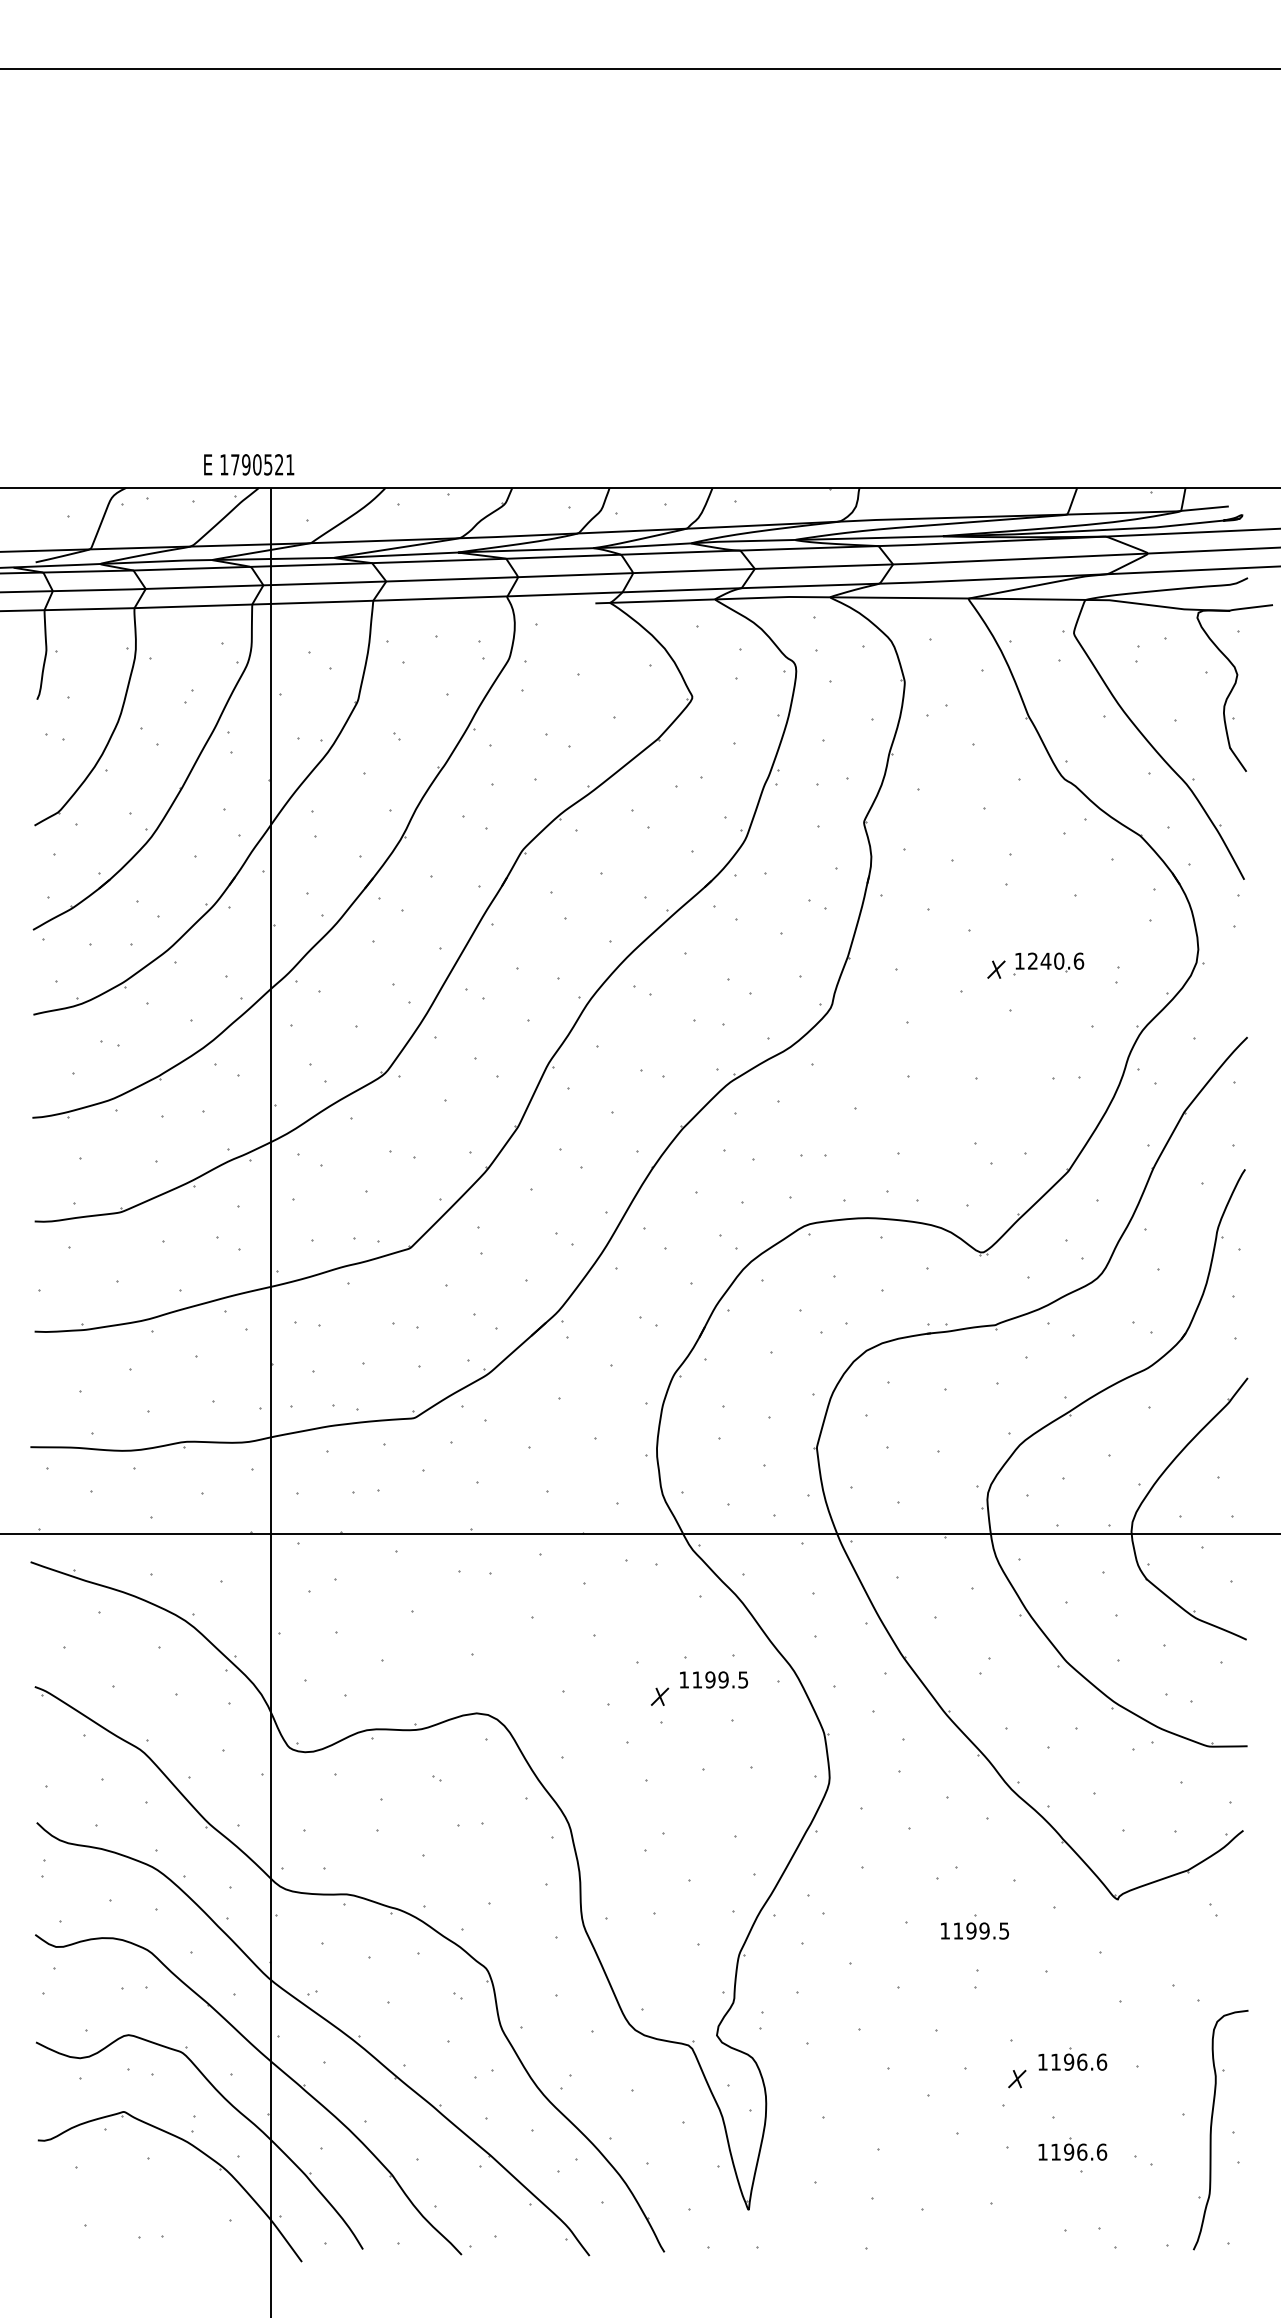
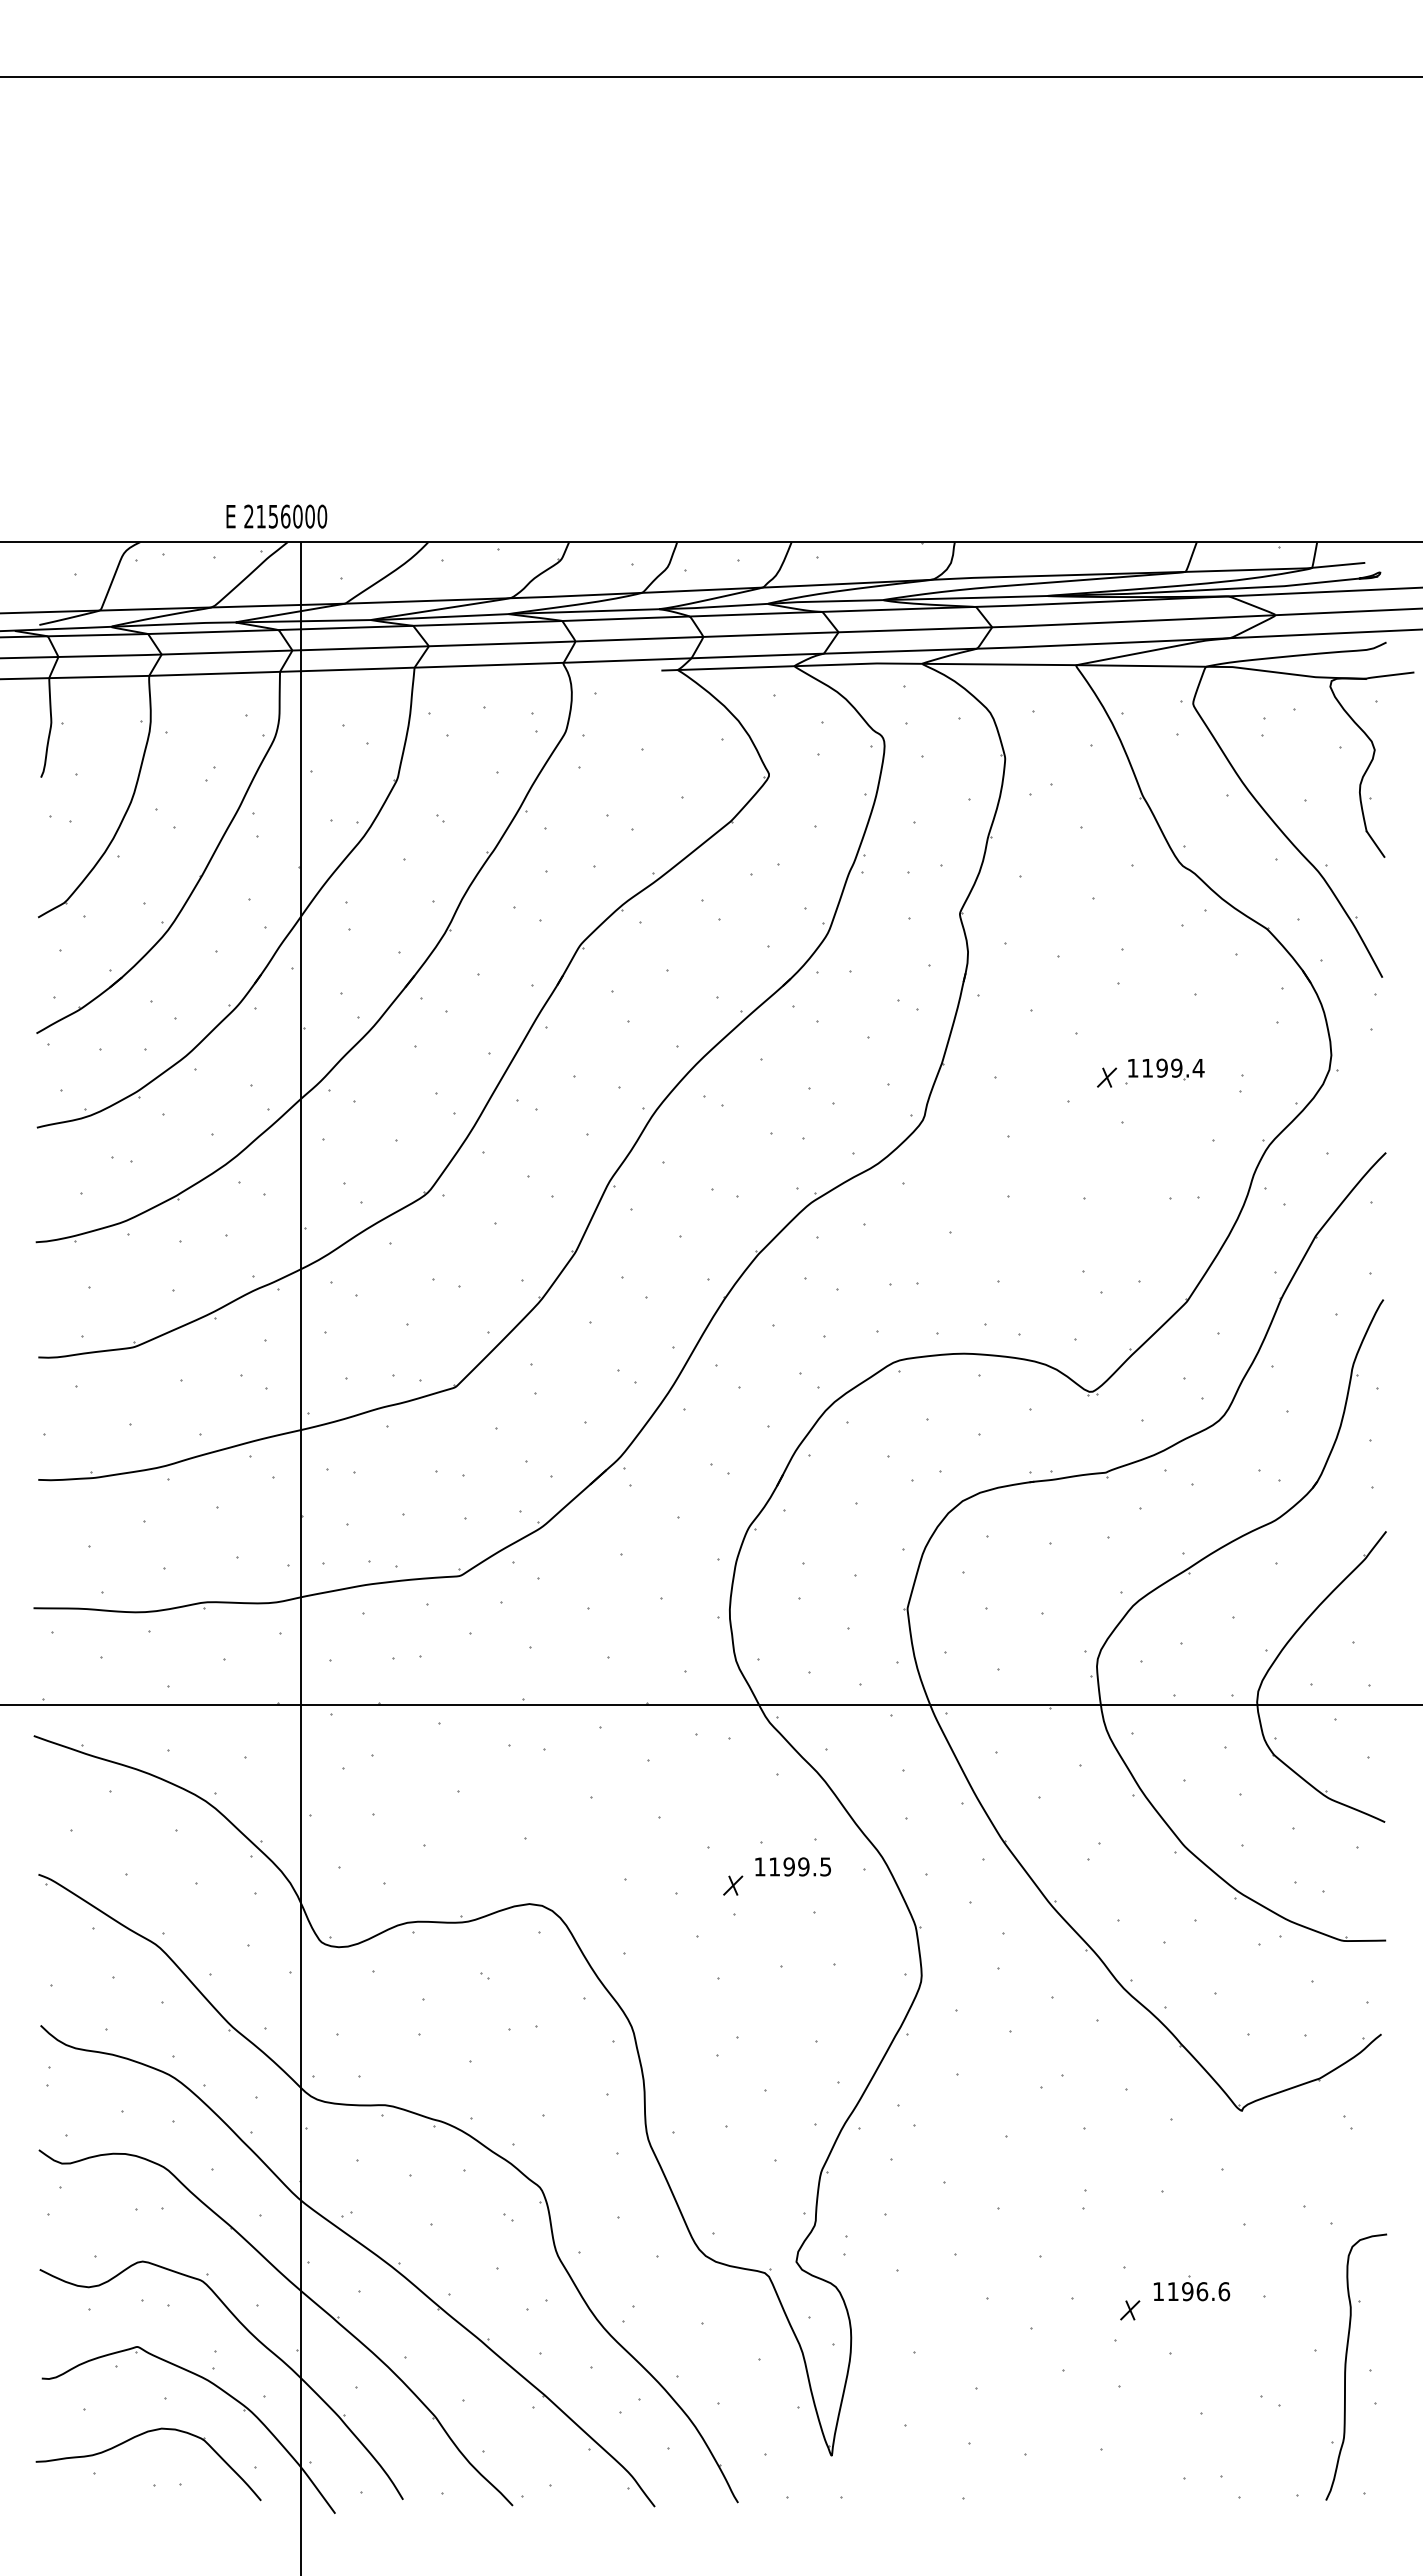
text: (257, 464) -> (285, 516), 1790521 -> 2156000
text: (1056, 960) -> (1173, 1067), 1240.6 -> 1199.4
part: (974, 1930) -> (1082, 2145), removed
part: (1072, 2149) -> (1191, 2388), removed
part: (121, 2194) -> (134, 2438), added

